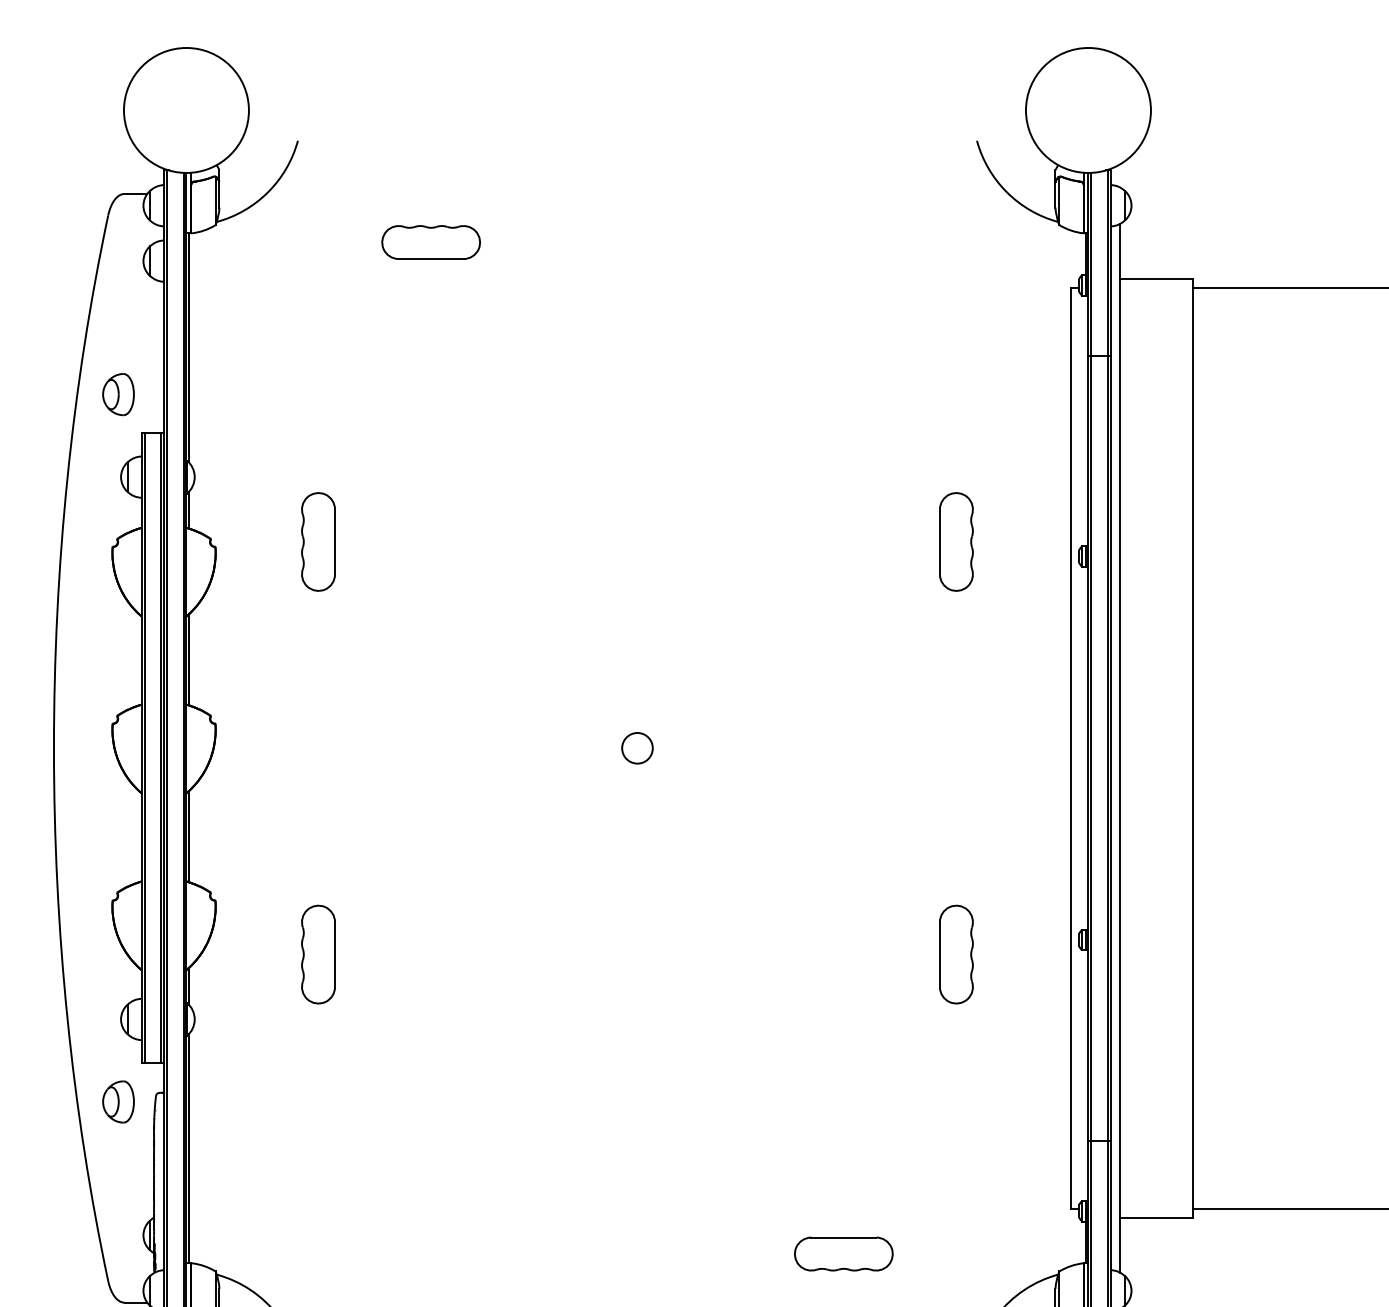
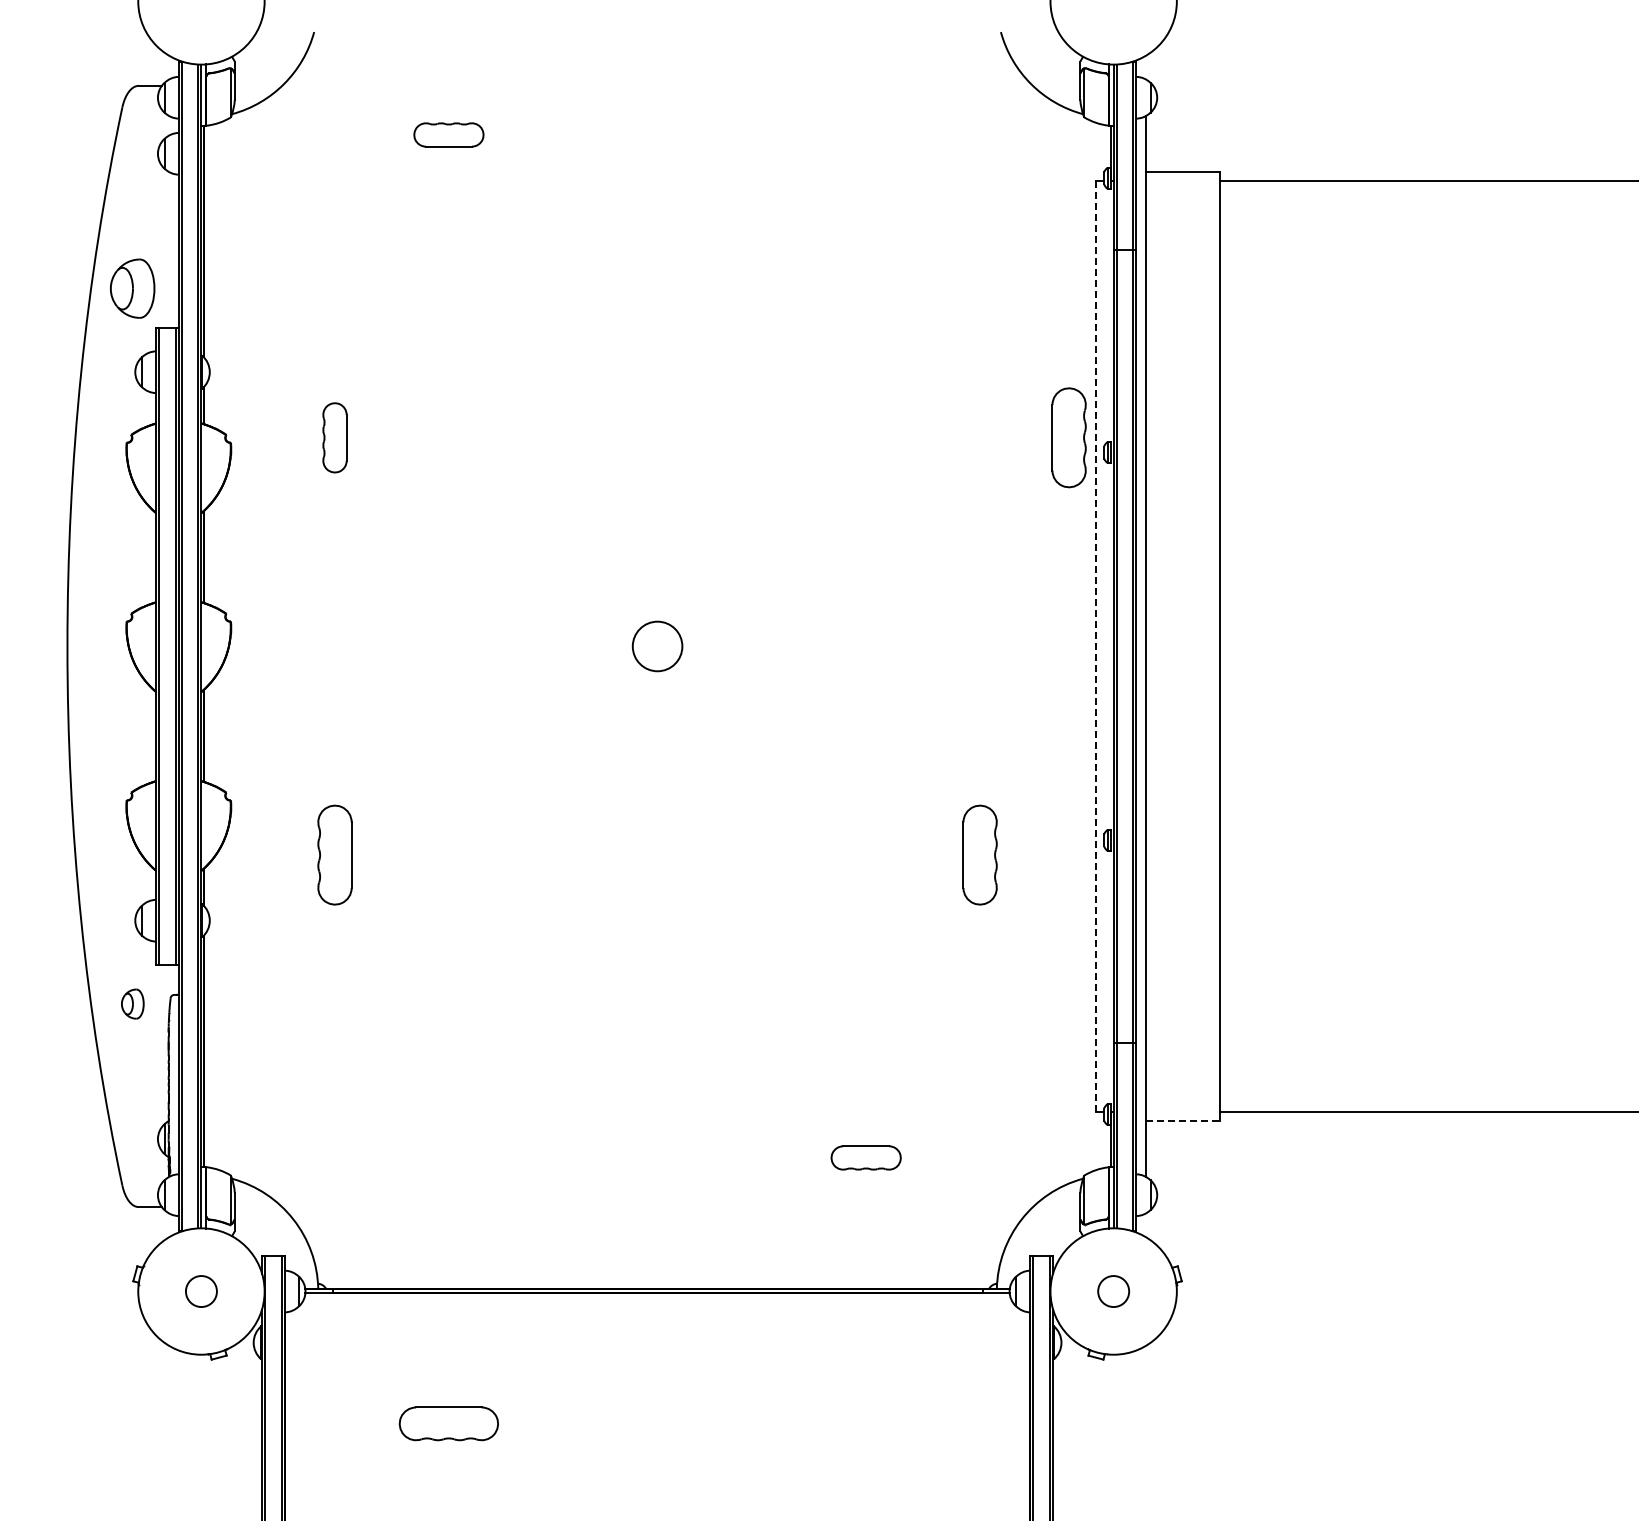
part: (430, 242) -> (448, 134), size x0.7
part: (118, 394) -> (132, 288), size x1.4
part: (318, 541) -> (334, 437), size x0.7
part: (955, 541) -> (1068, 437), moved
circle: (637, 747) -> (657, 645), size x1.6
line: (1070, 748) -> (1095, 646), solid -> dashed
part: (118, 1101) -> (132, 1003), size x0.7
line: (1156, 1218) -> (1182, 1121), solid -> dashed
part: (843, 1253) -> (865, 1157), size x0.7

